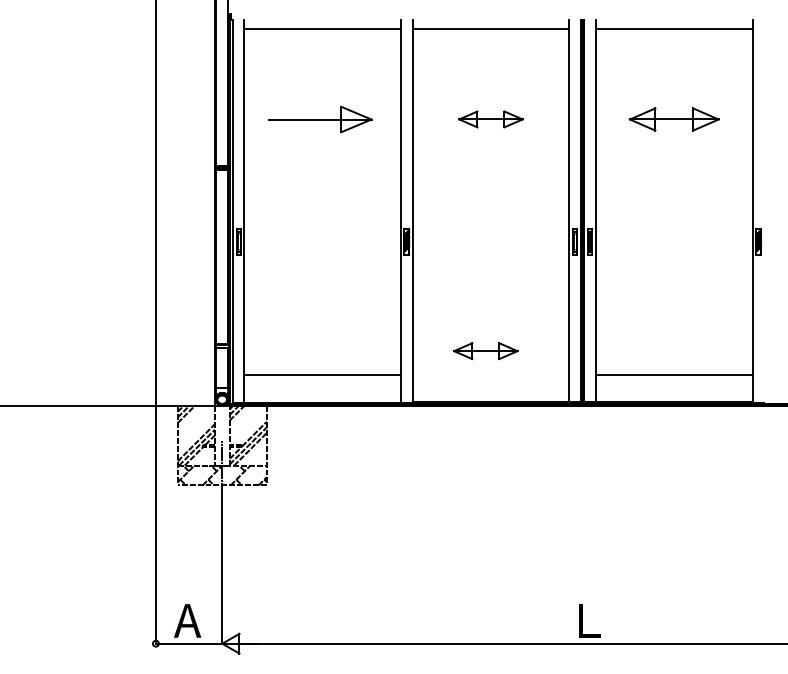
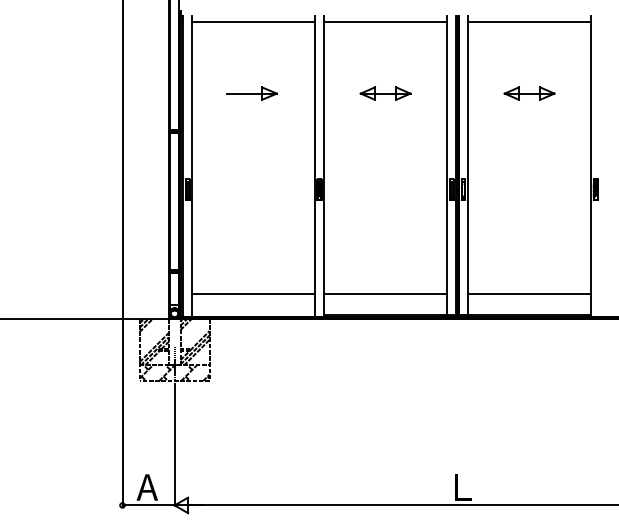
part: (320, 119) -> (251, 93), size x0.62
part: (674, 119) -> (529, 93), size x0.71
part: (485, 351) -> (381, 275), removed
line: (490, 375) -> (385, 294), added

